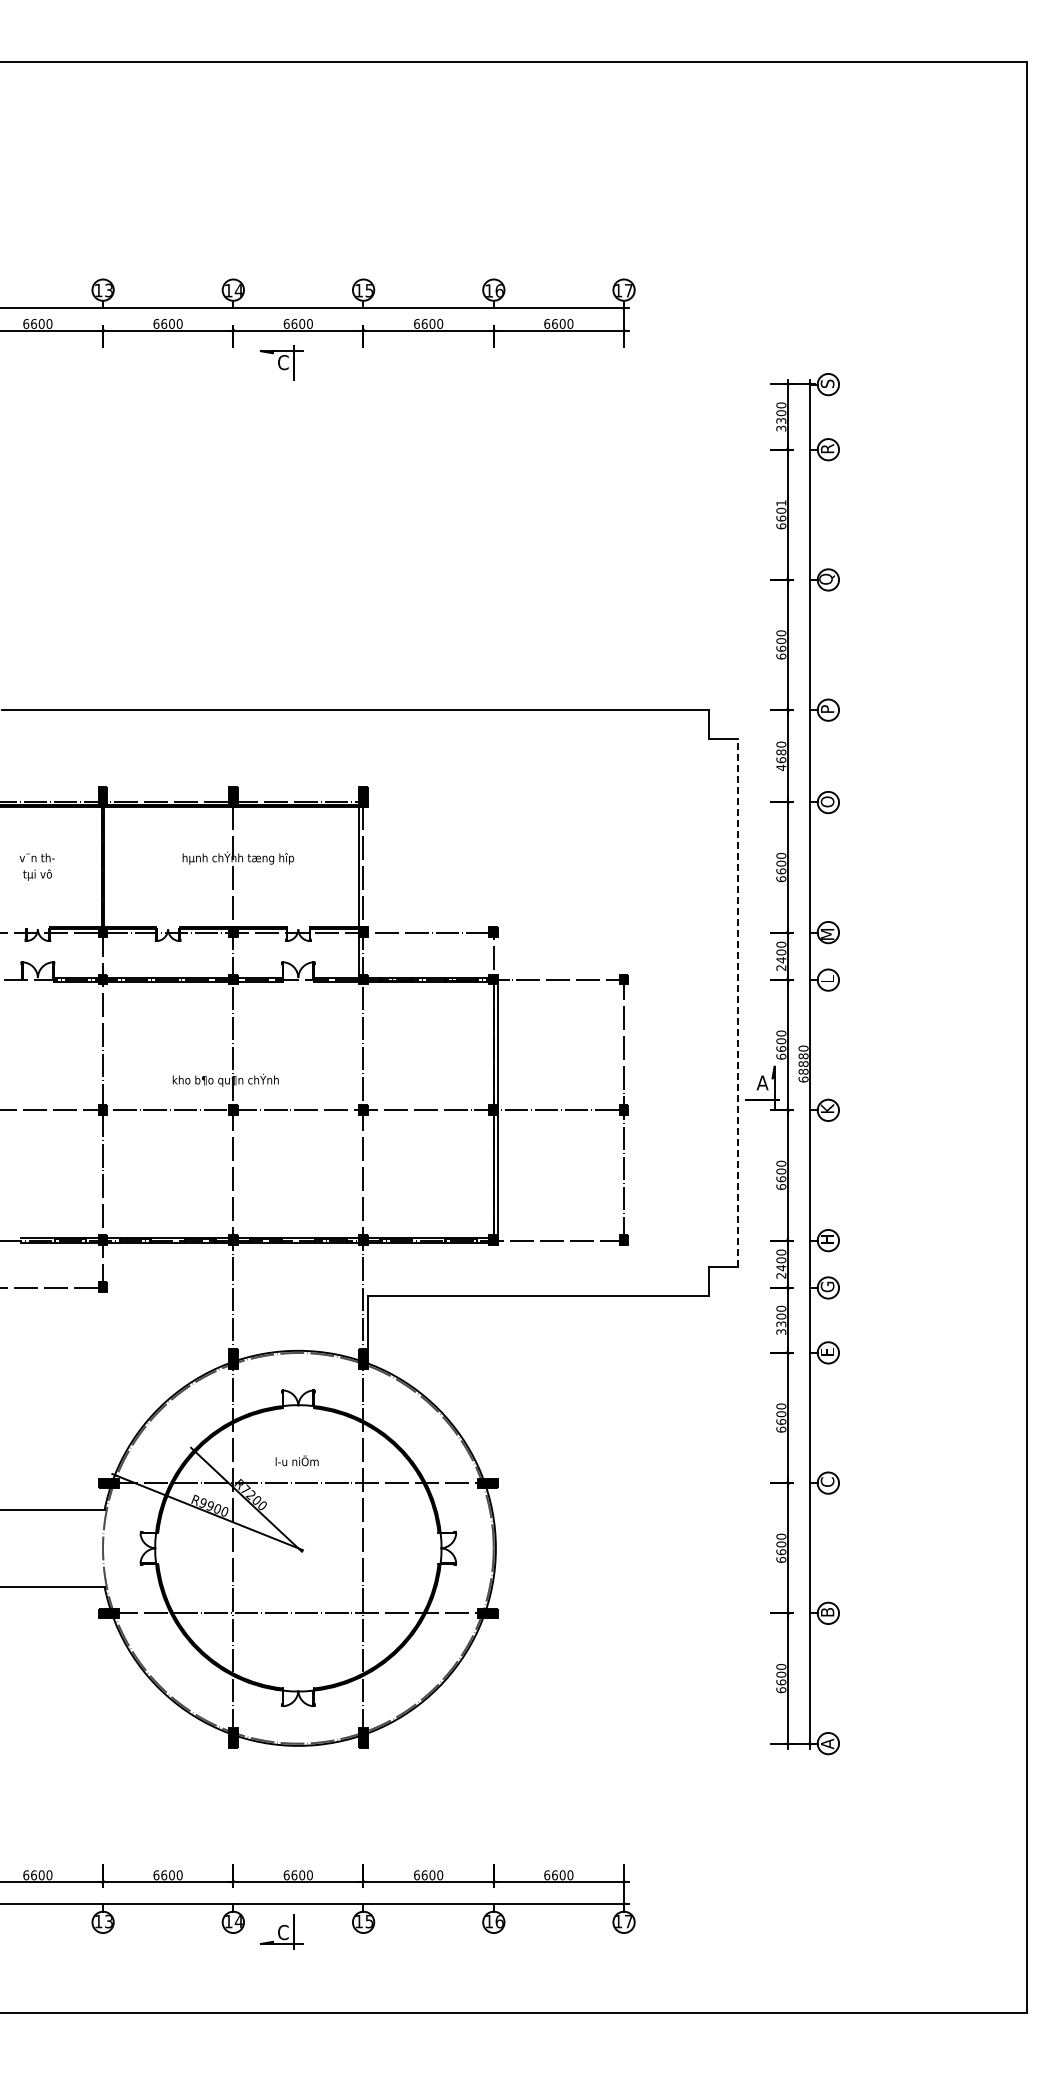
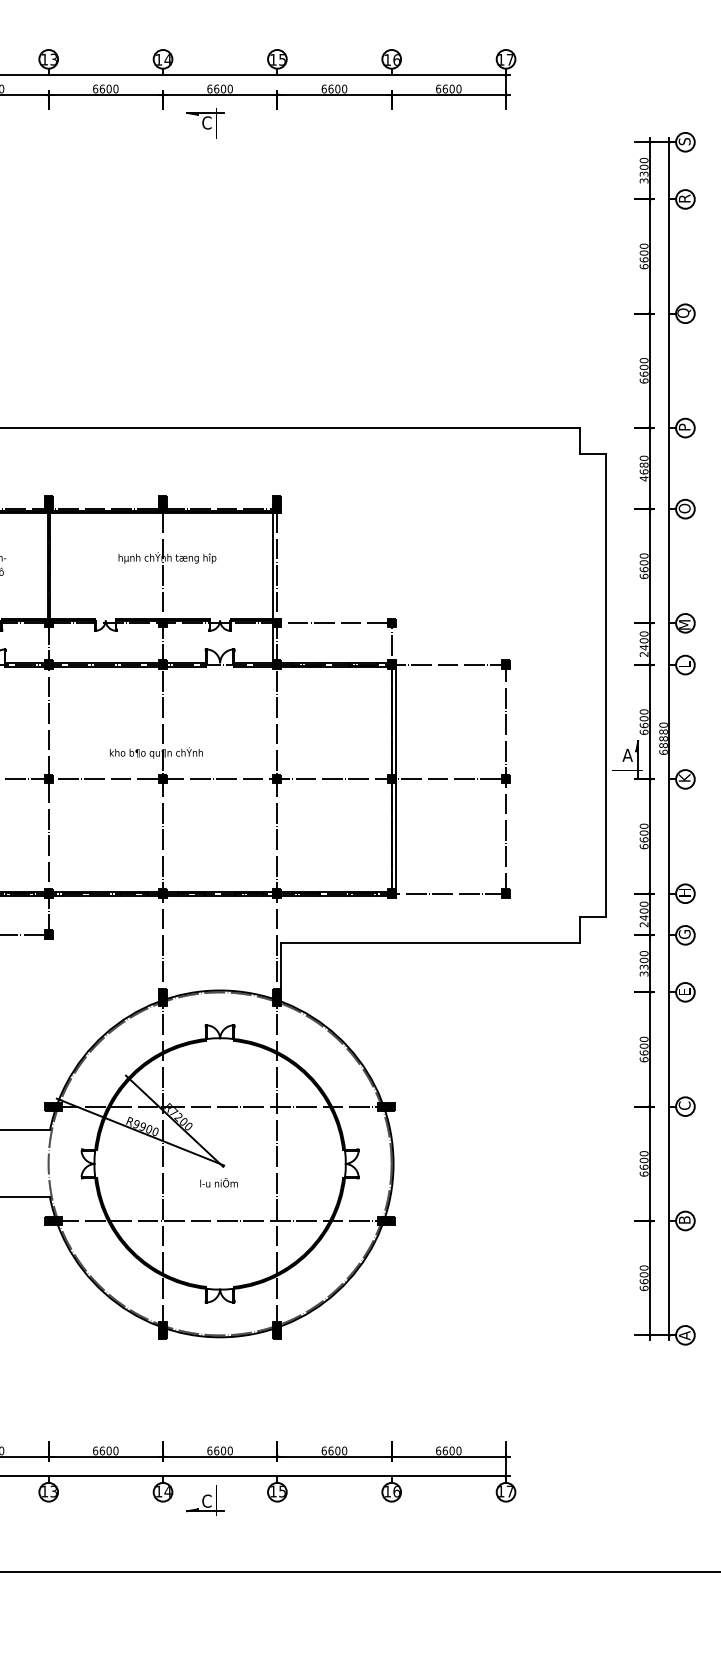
text: (781, 503) -> (644, 246), 6601 -> 6600
line: (738, 1002) -> (606, 684), dashed -> solid
text: (296, 1460) -> (218, 1182), moved

